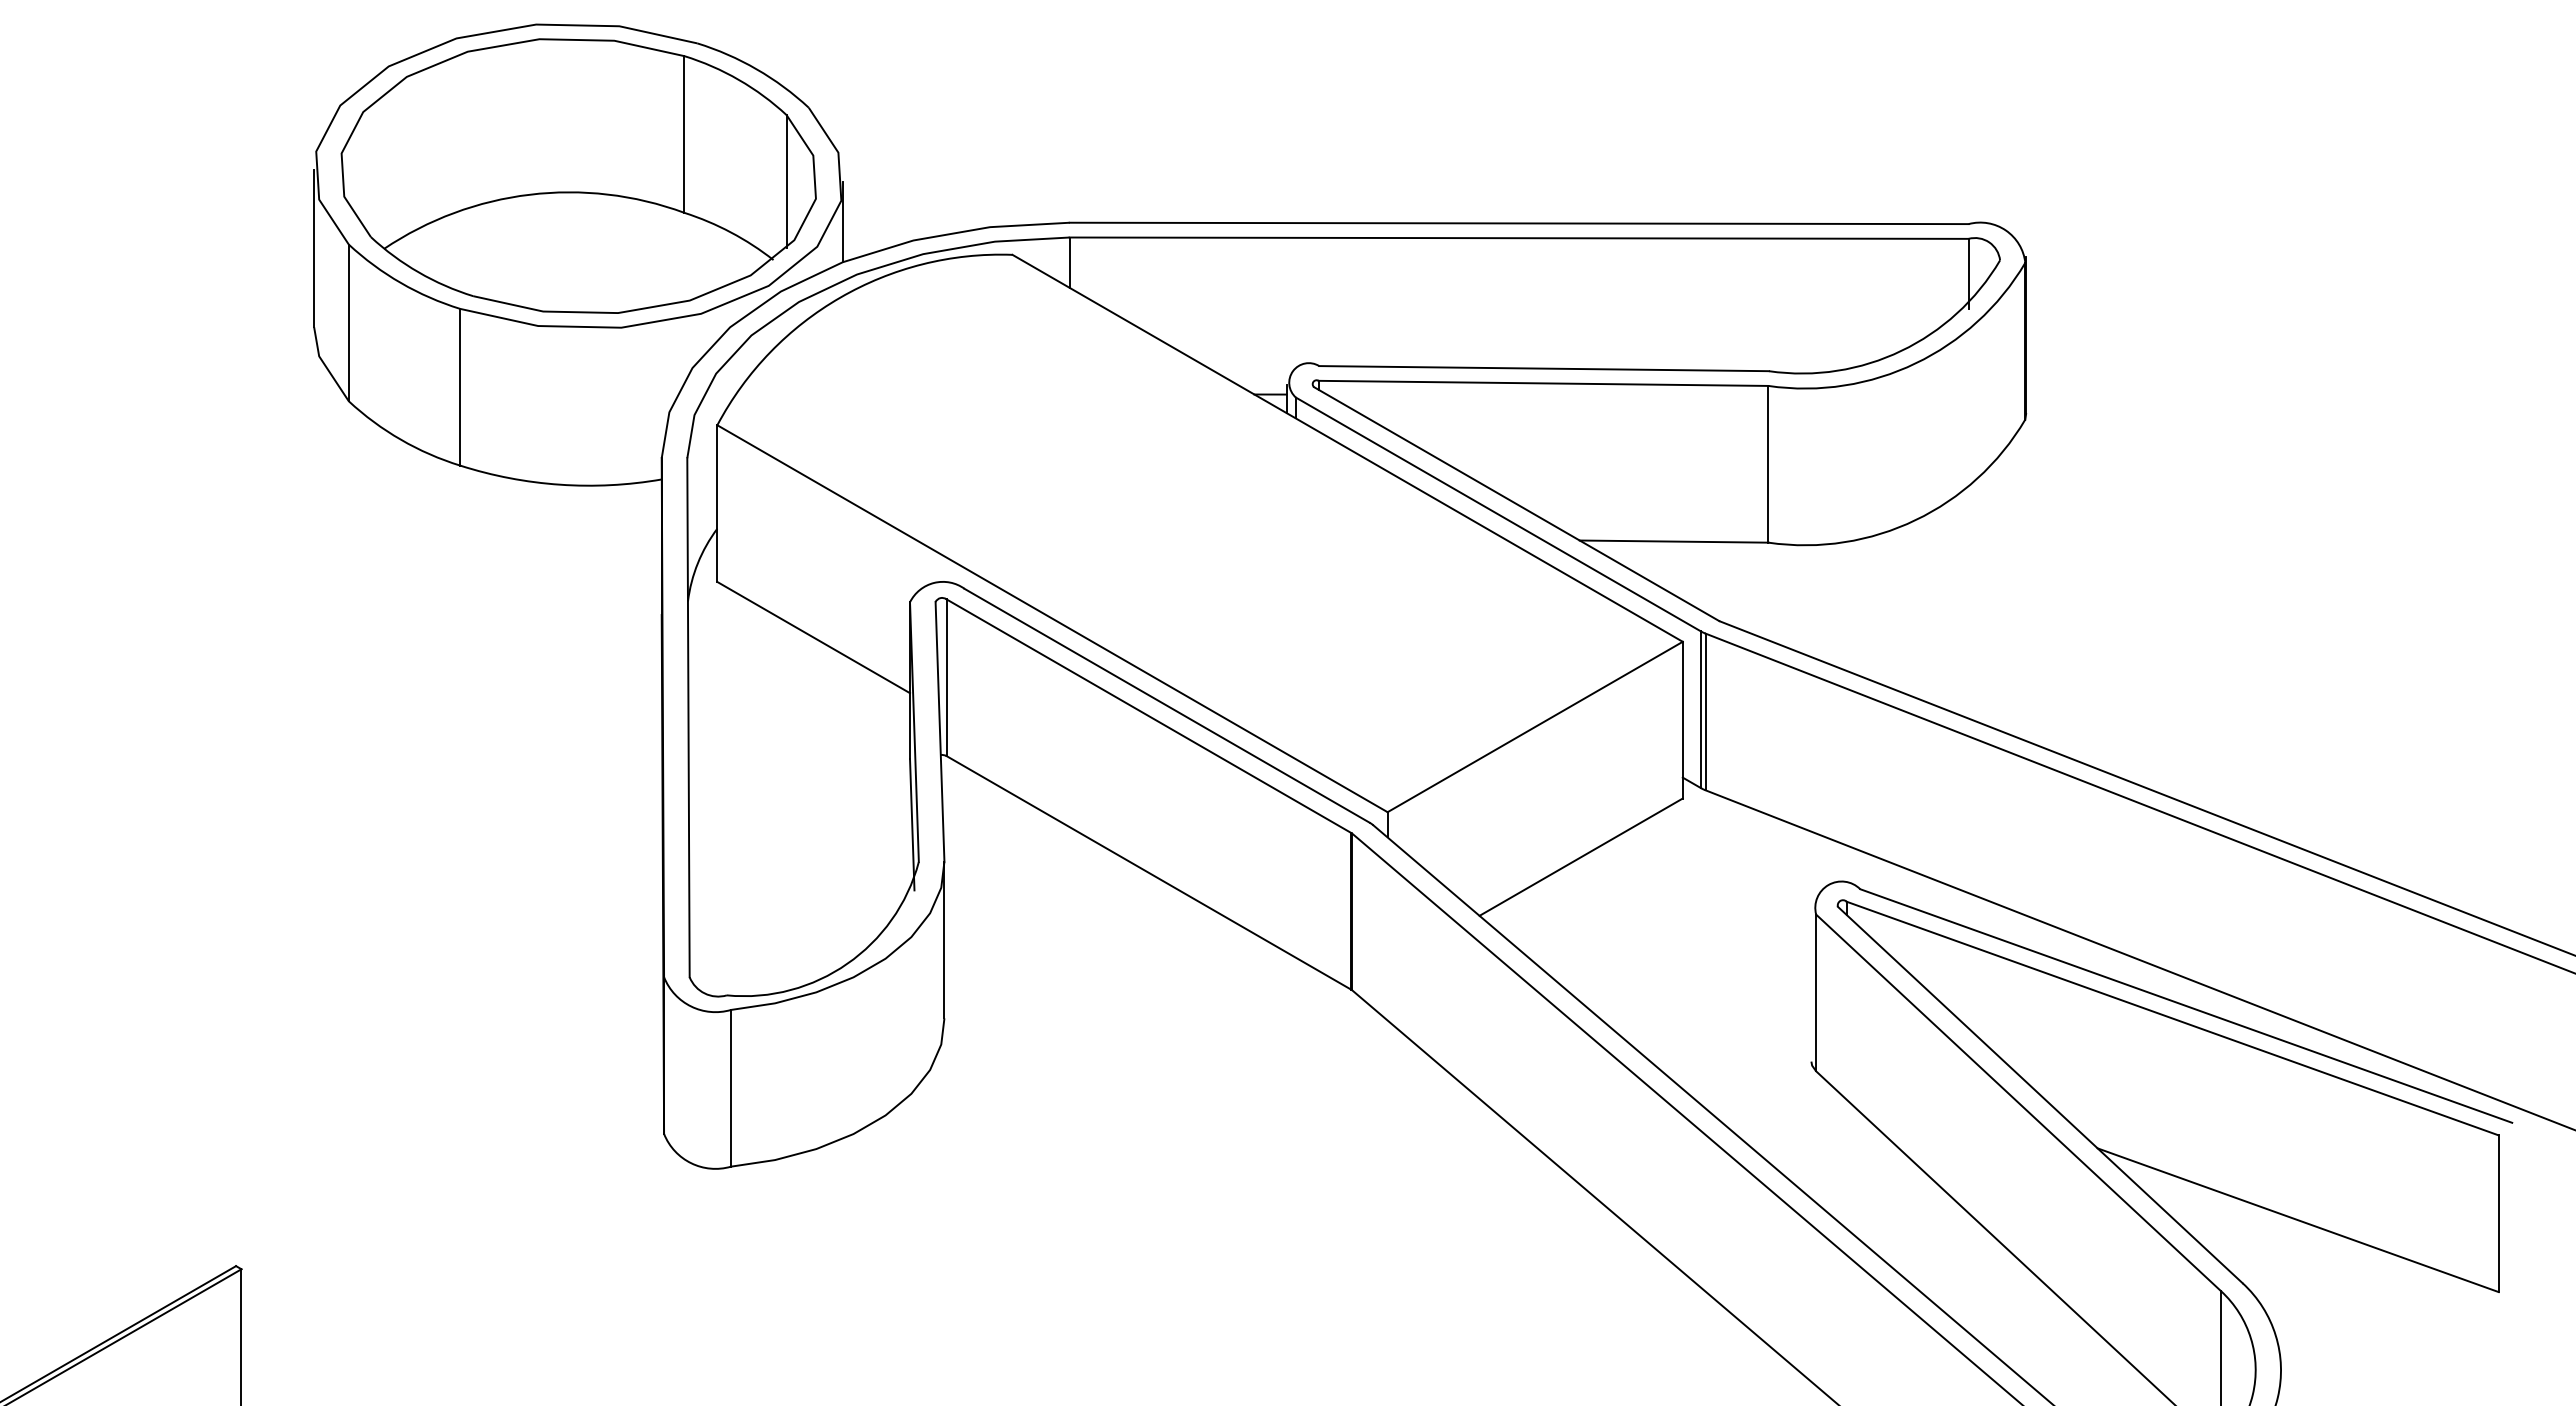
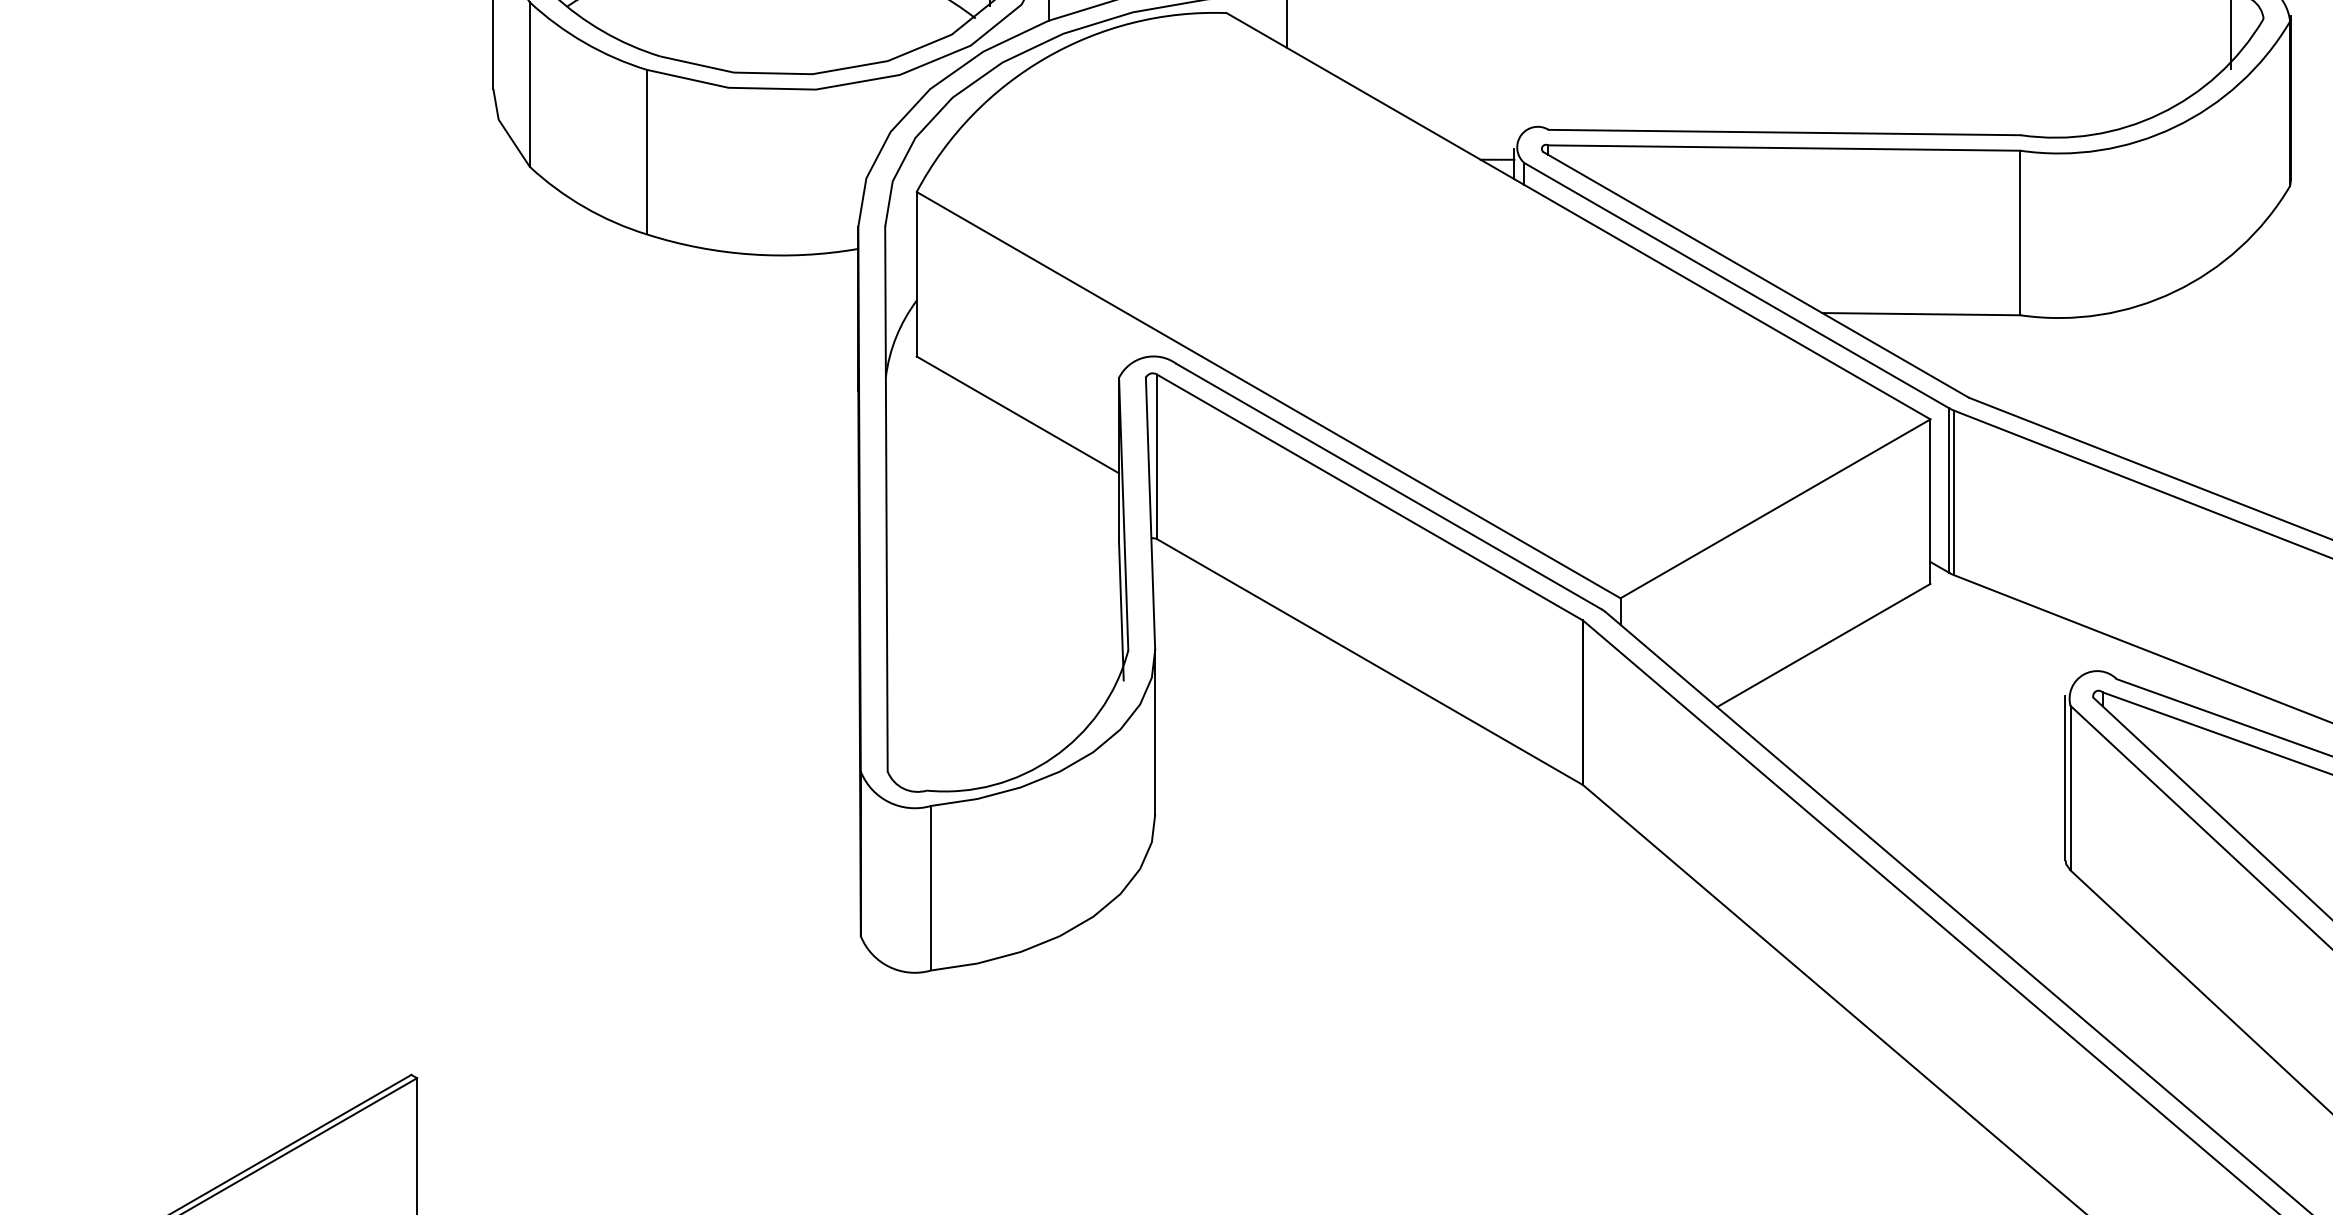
line: (1811, 982) -> (2065, 777), added

